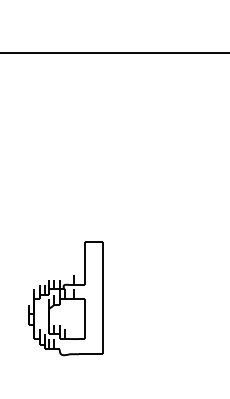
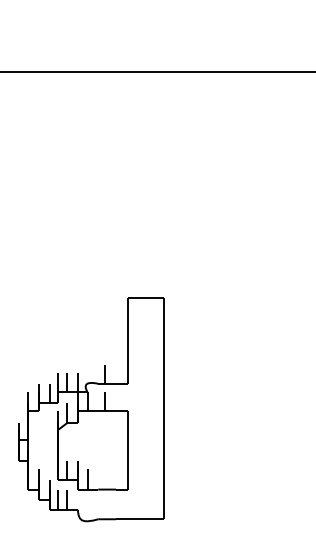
part: (66, 298) -> (91, 409), size x1.43

